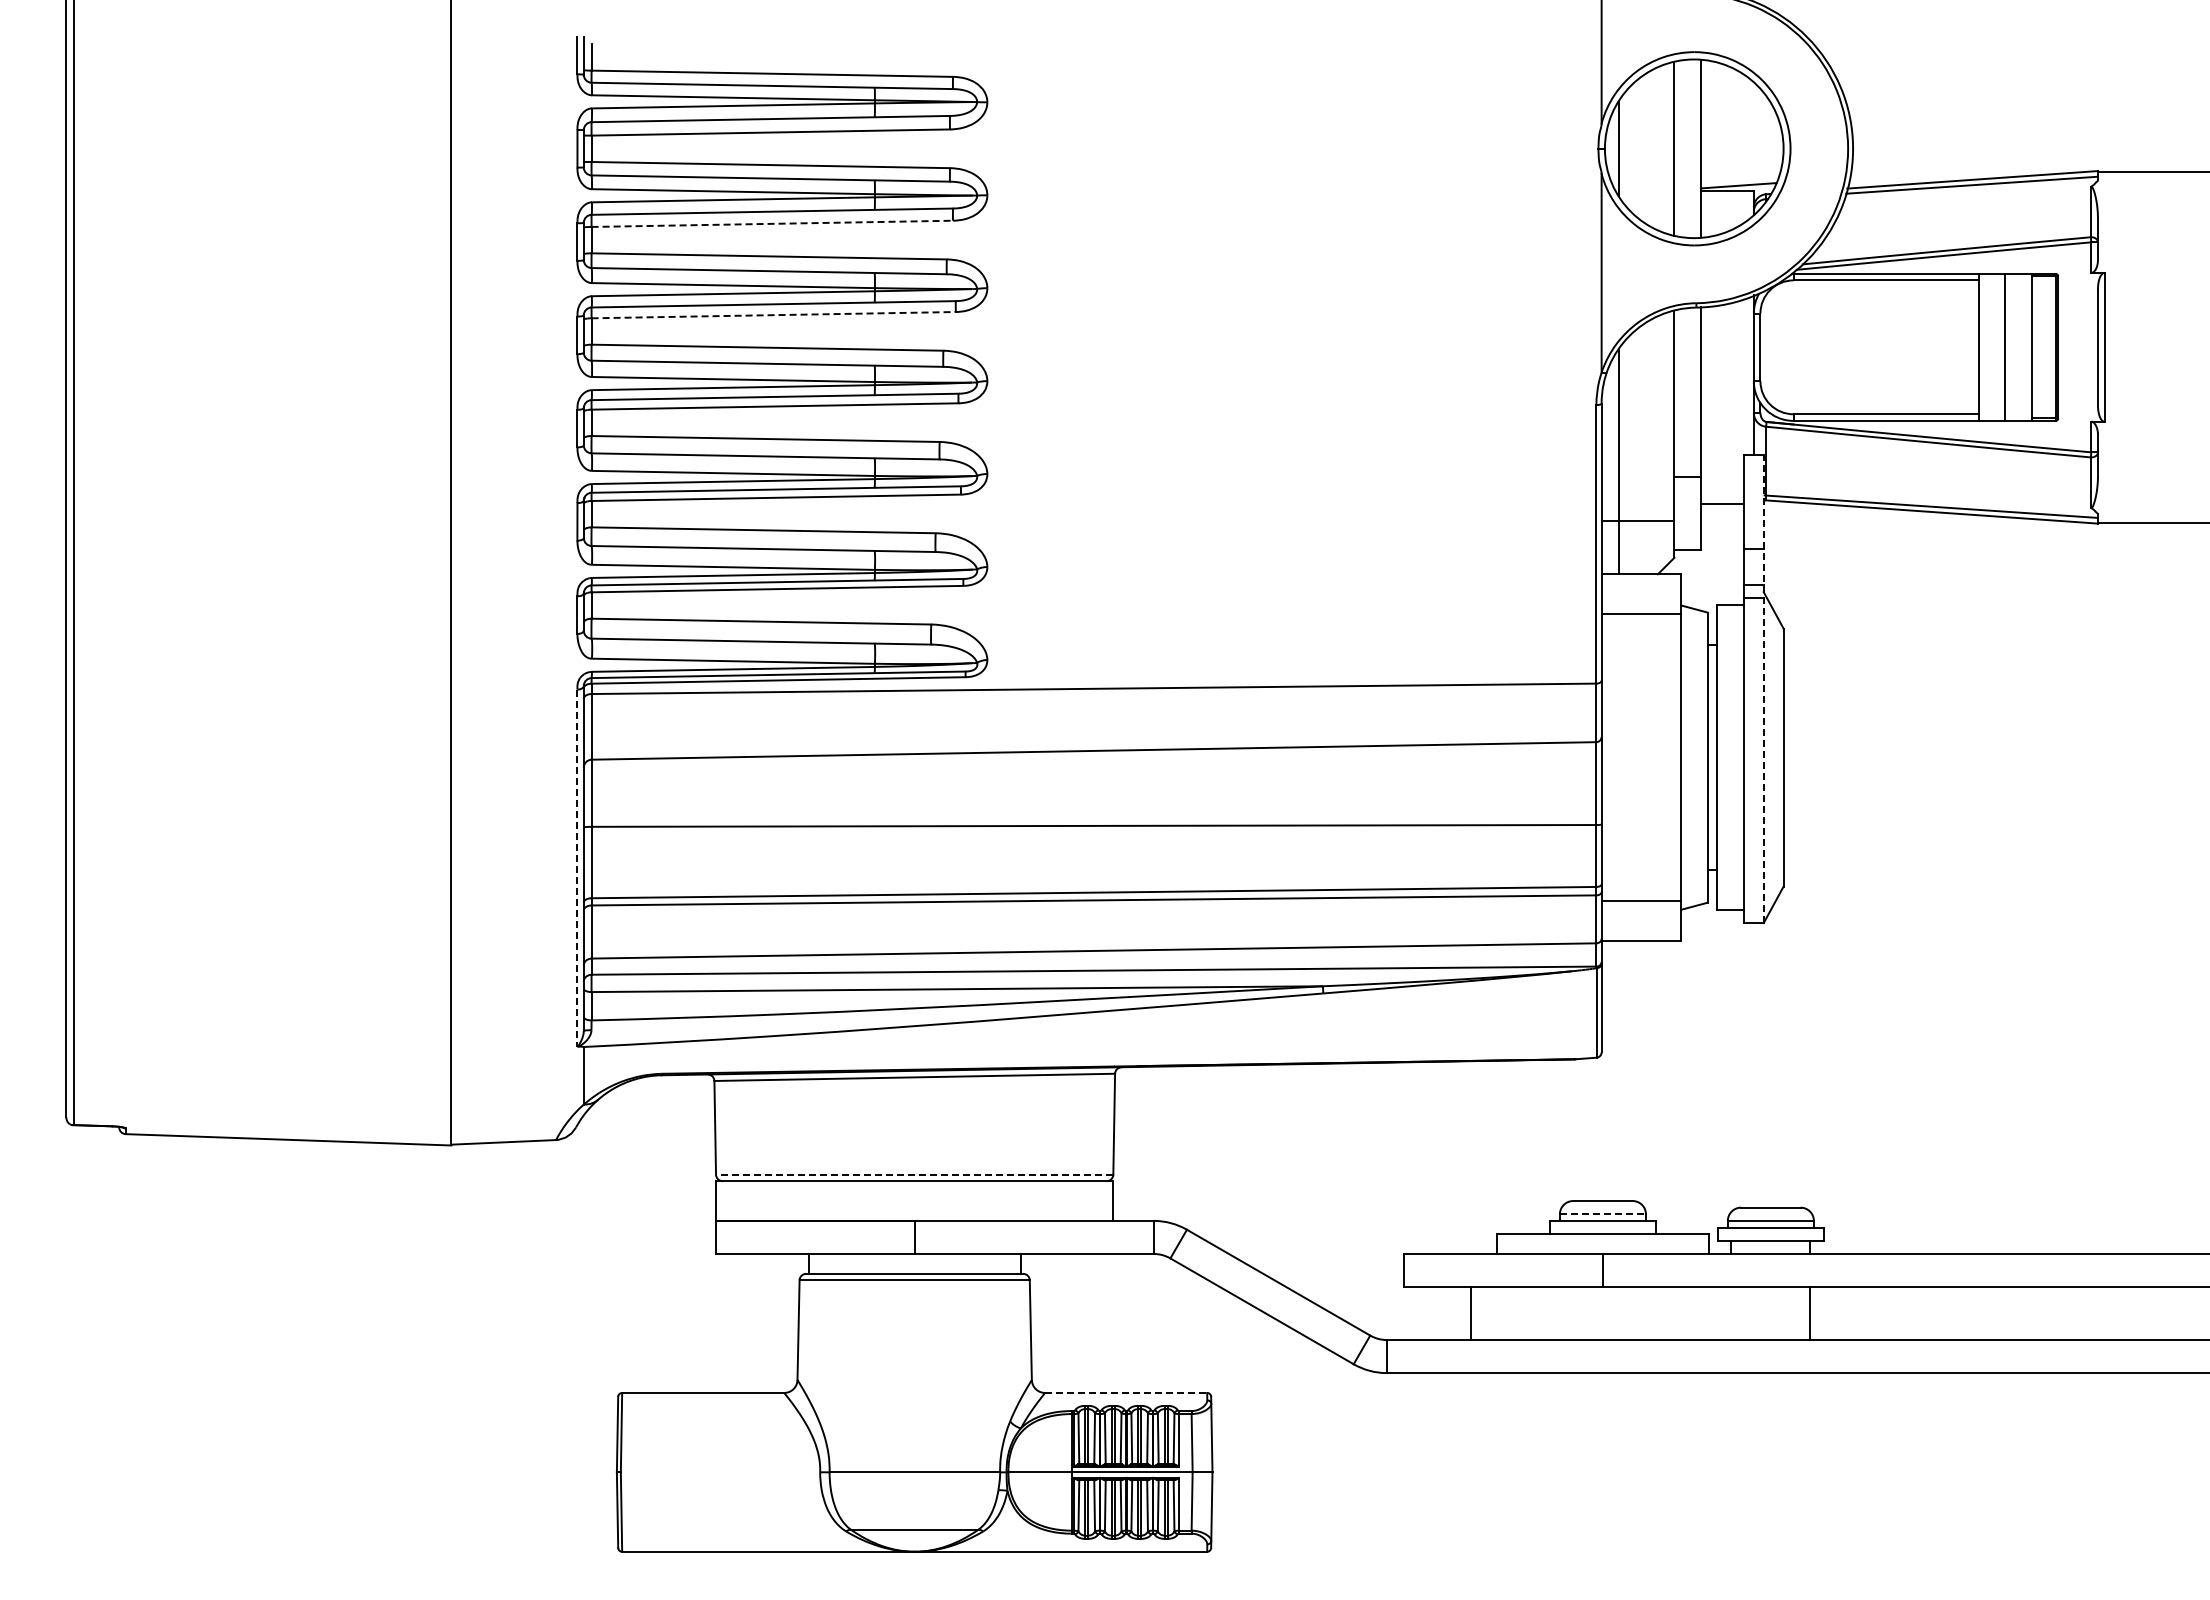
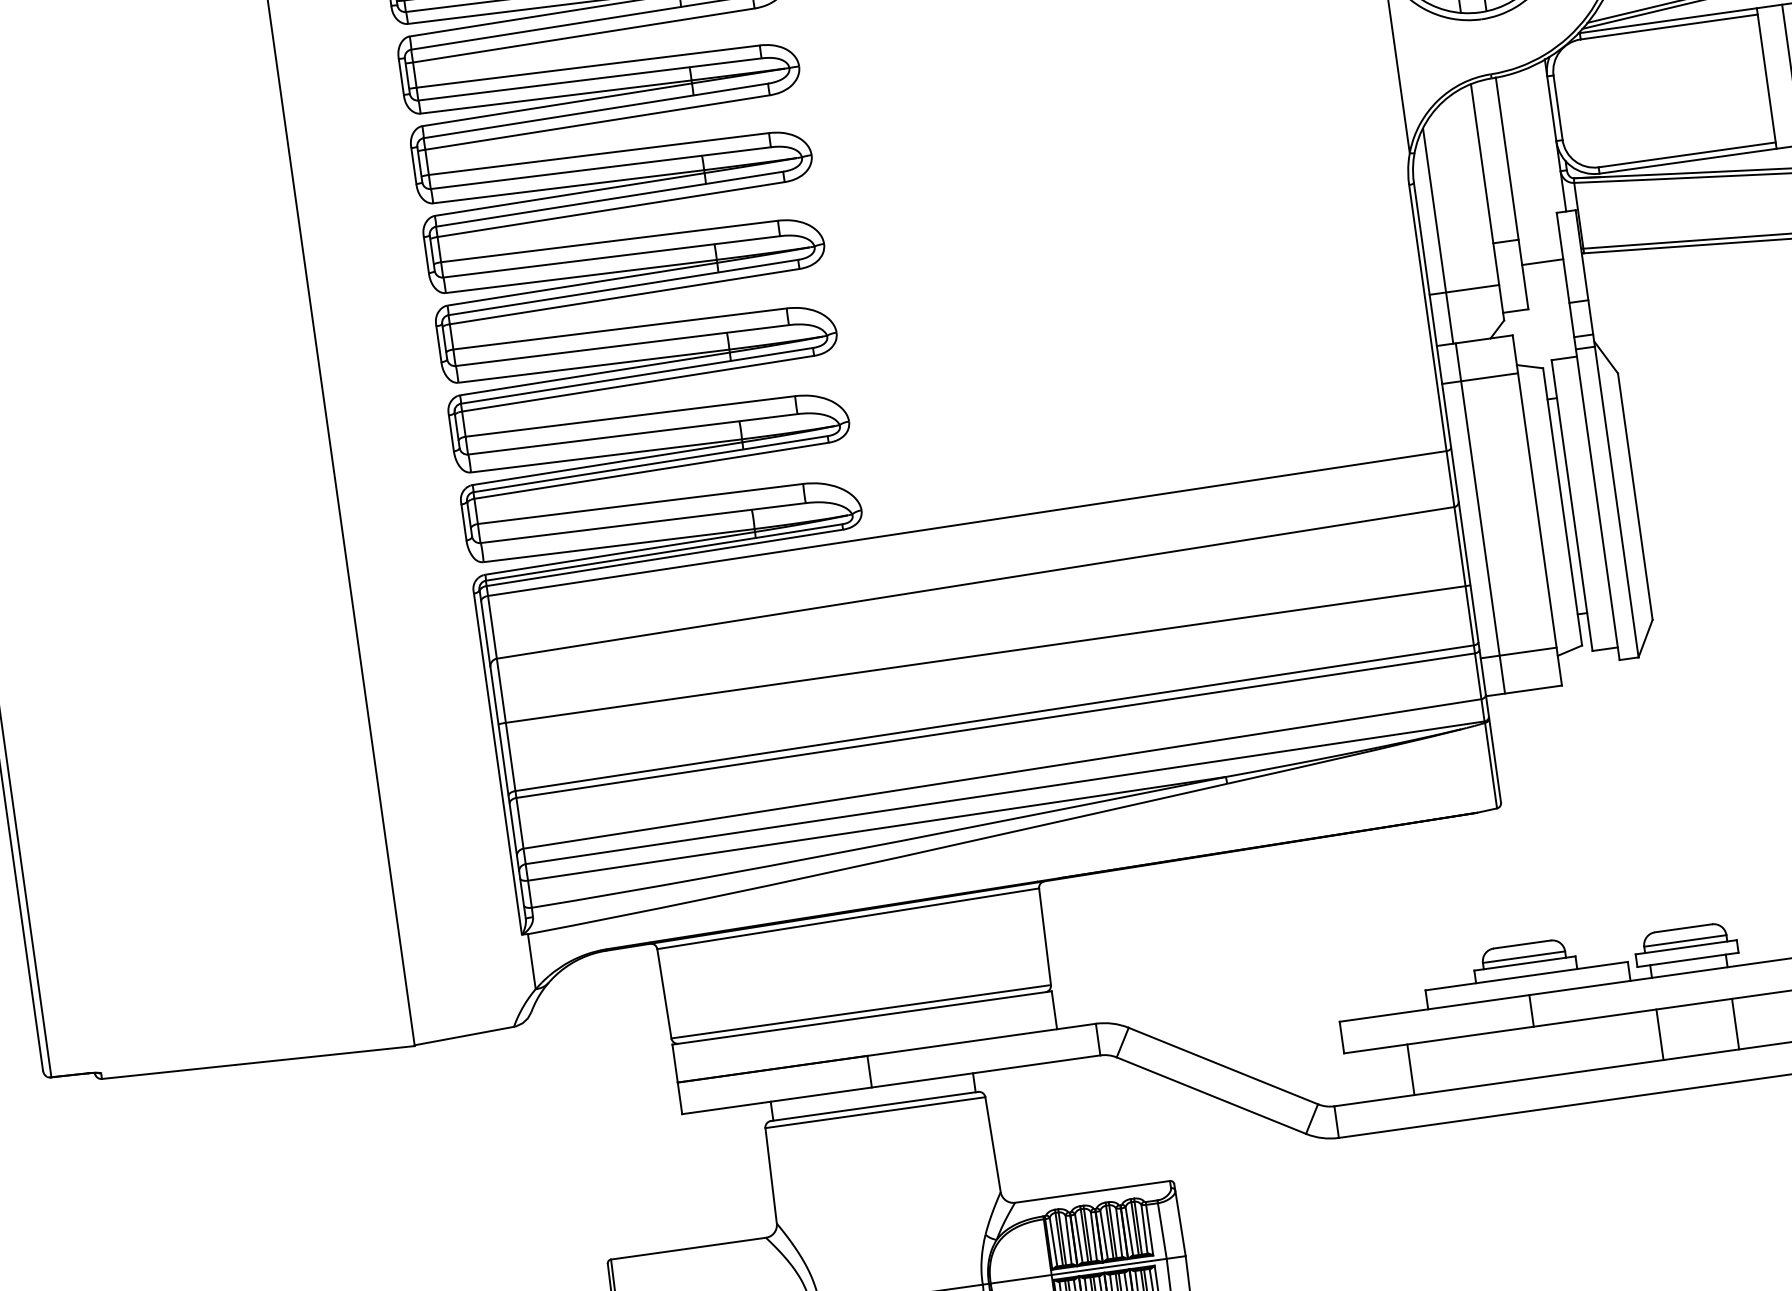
line: (772, 223) -> (597, 122), dashed -> solid
line: (774, 315) -> (611, 209), dashed -> solid
line: (1763, 688) -> (1606, 433), dashed -> solid
line: (1621, 757) -> (1480, 518), added
line: (577, 868) -> (498, 764), dashed -> solid
line: (914, 1174) -> (861, 1011), dashed -> solid
line: (1603, 1214) -> (1524, 957), dashed -> solid
line: (1731, 1313) -> (1660, 1034), added
line: (1126, 1392) -> (1092, 1191), dashed -> solid

